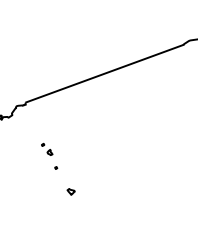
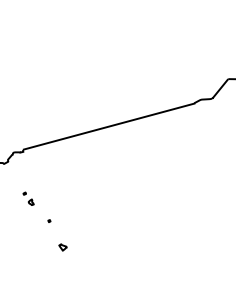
part: (46, 149) -> (28, 198), moved

